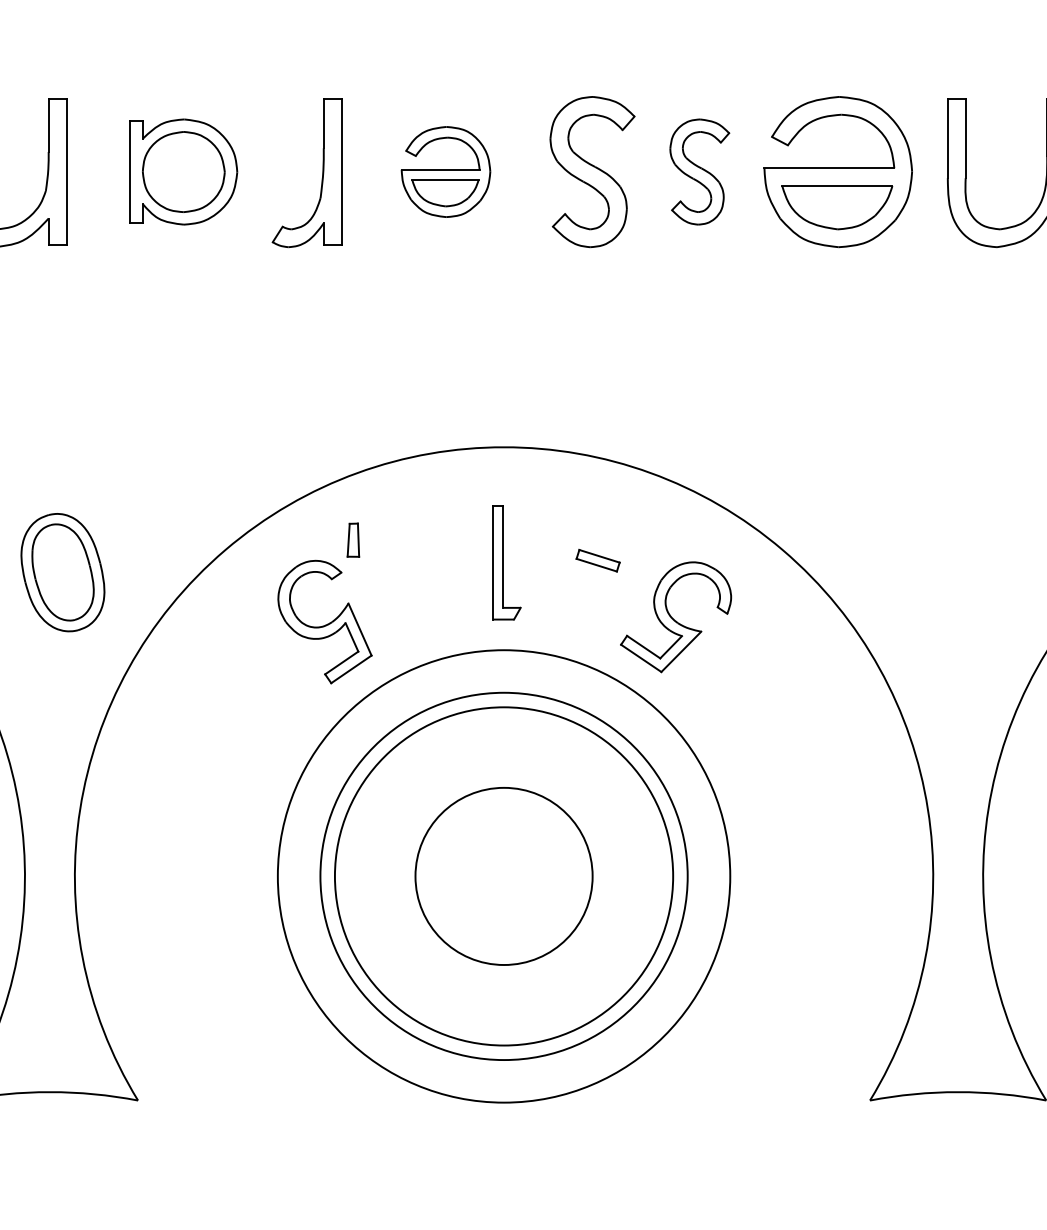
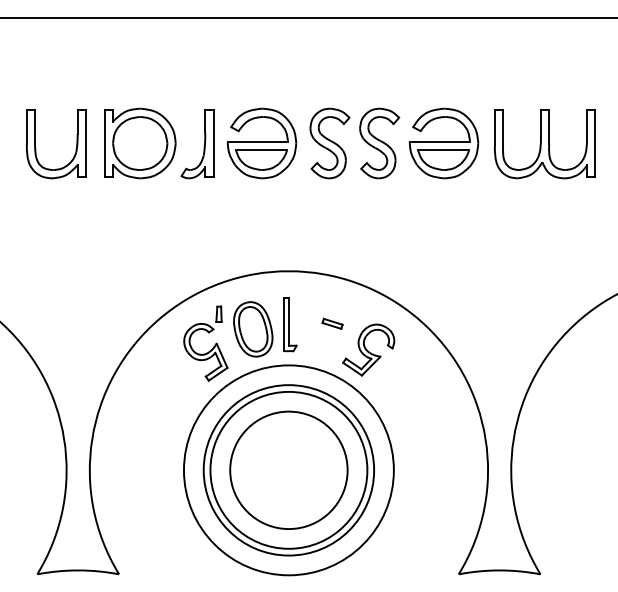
part: (184, 171) -> (140, 143), size x1.43
part: (444, 171) -> (261, 143), size x1.67
part: (699, 171) -> (379, 143), size x1.43
part: (63, 572) -> (253, 329), moved
circle: (503, 876) -> (288, 470), size x1.43

